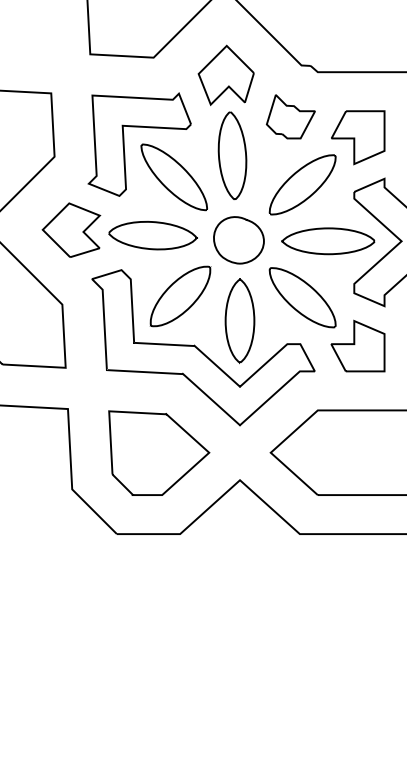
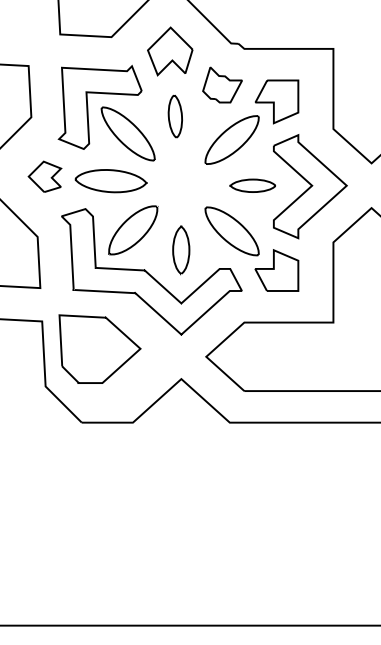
part: (232, 155) -> (175, 116), size x0.6
part: (70, 229) -> (44, 176), size x0.7
part: (238, 239) -> (180, 184), removed
part: (327, 241) -> (252, 185), size x0.6
part: (238, 321) -> (180, 250), size x0.7
part: (158, 452) -> (99, 348), moved

